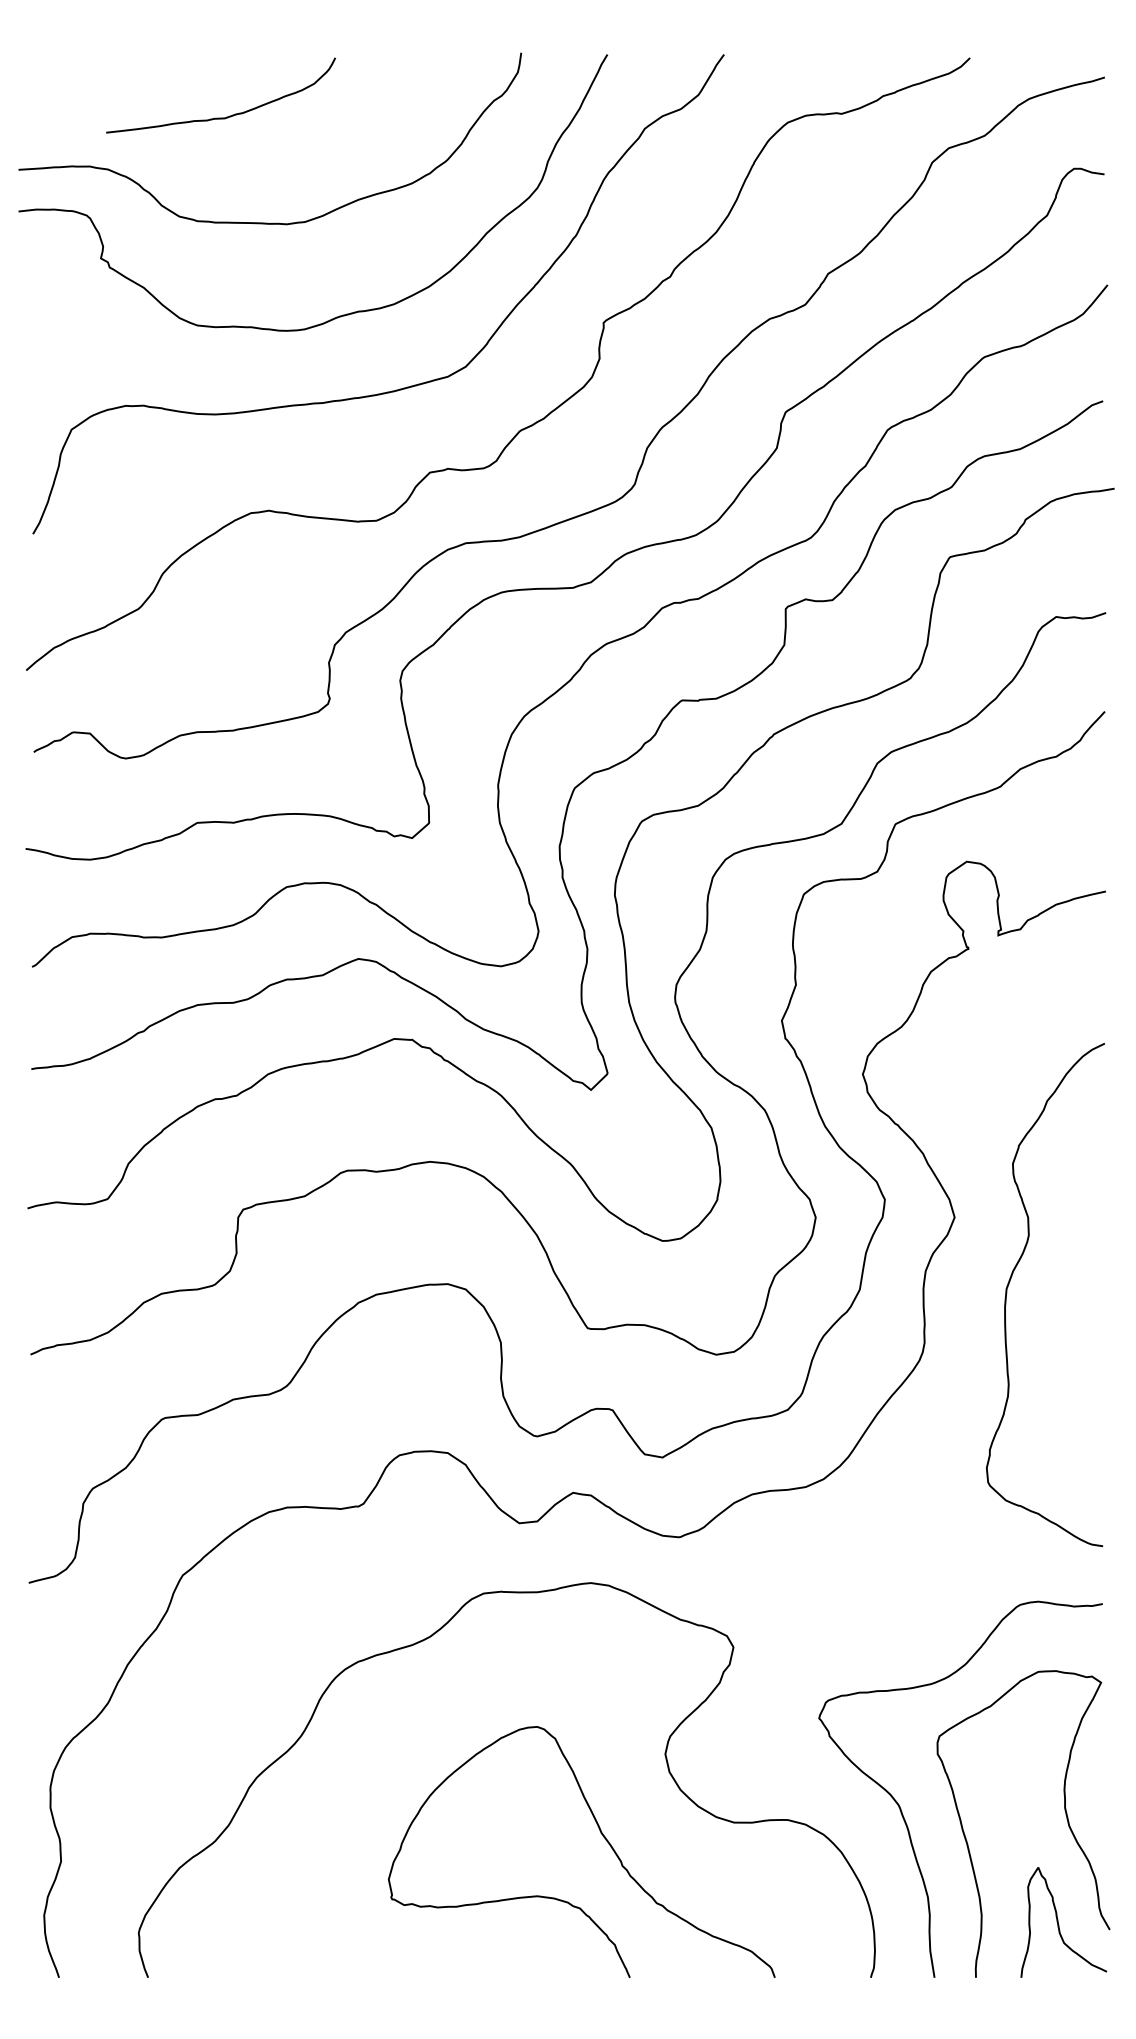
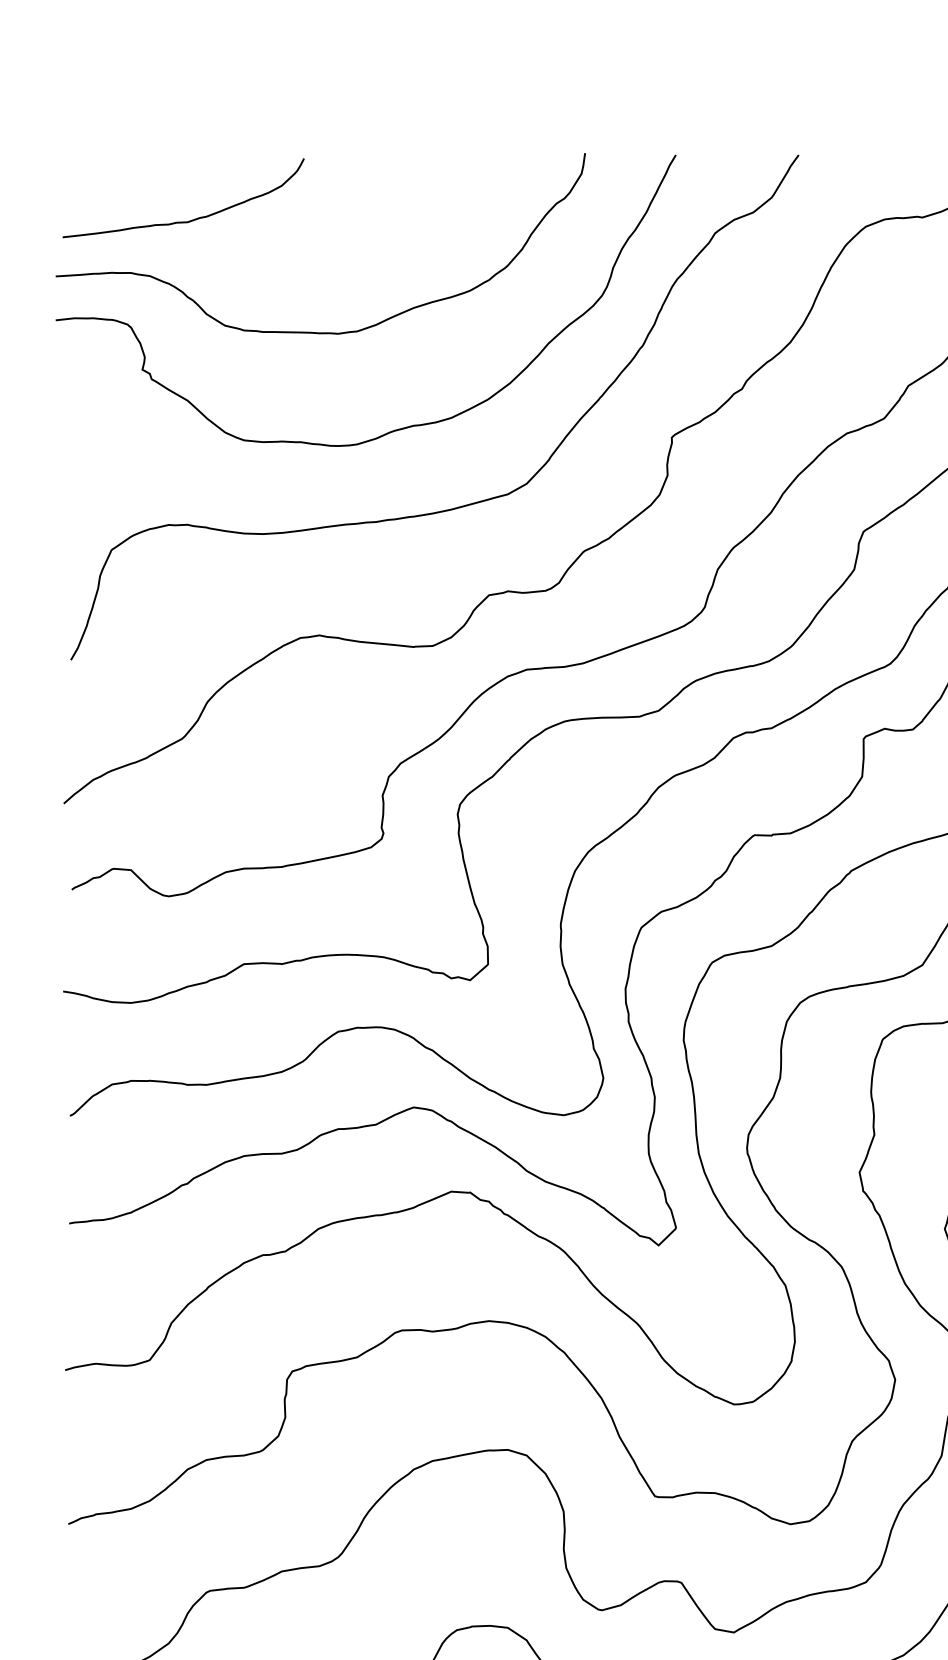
curve: (226, 116) -> (189, 220), moved

